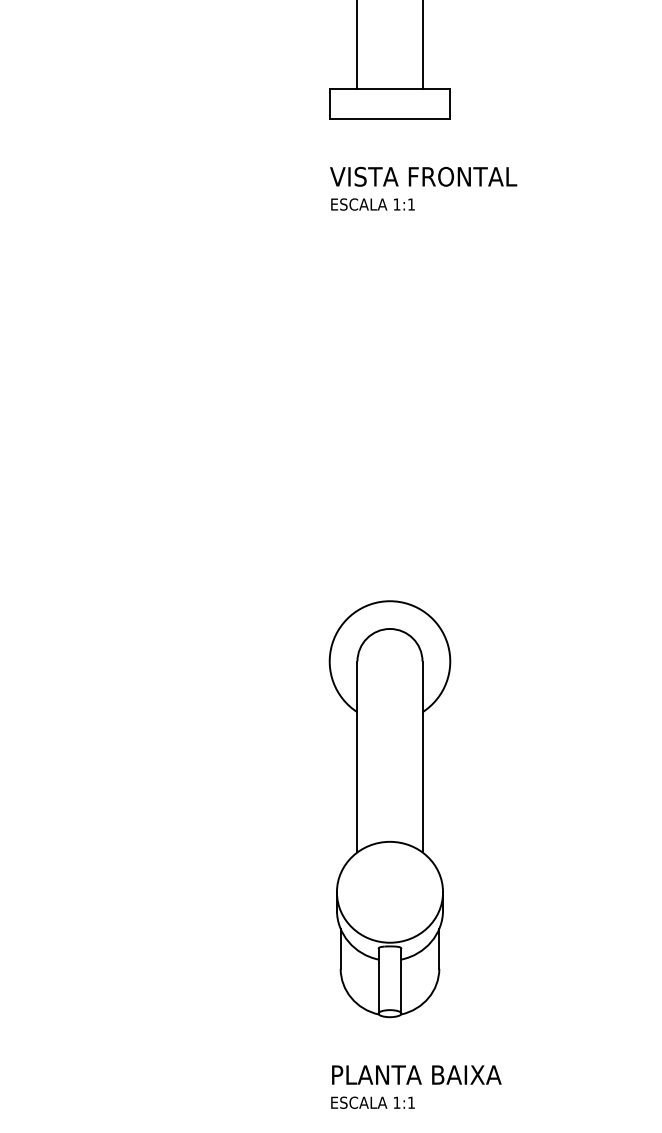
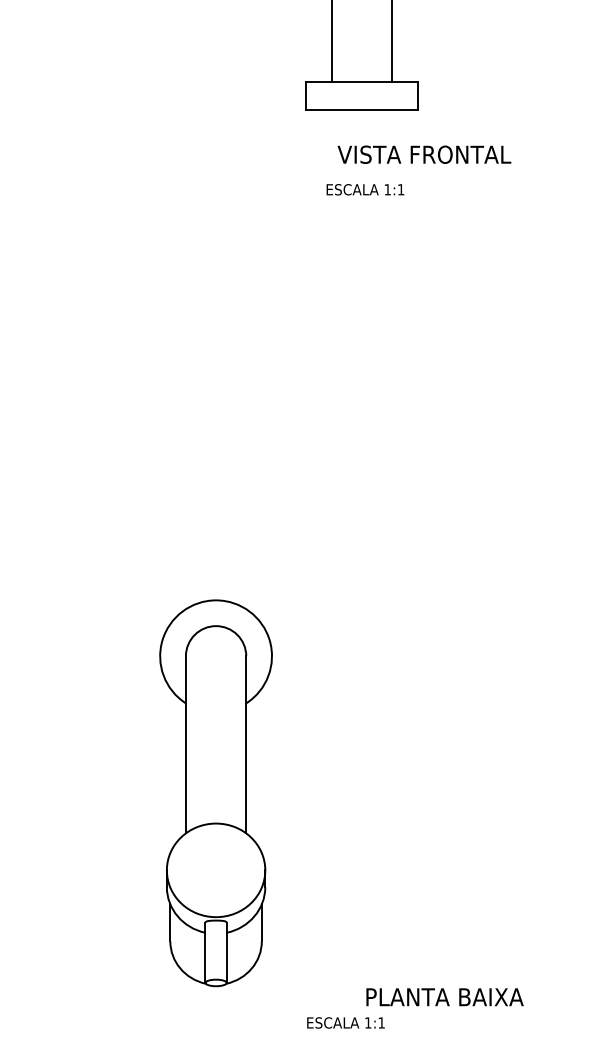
text: (423, 176) -> (424, 154), moved
text: (372, 204) -> (364, 189), moved
part: (389, 809) -> (215, 793), moved
text: (416, 1074) -> (444, 996), moved

